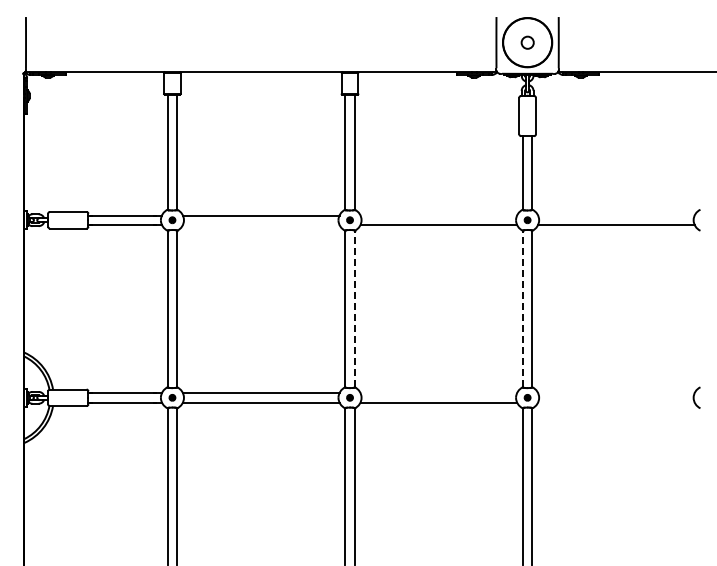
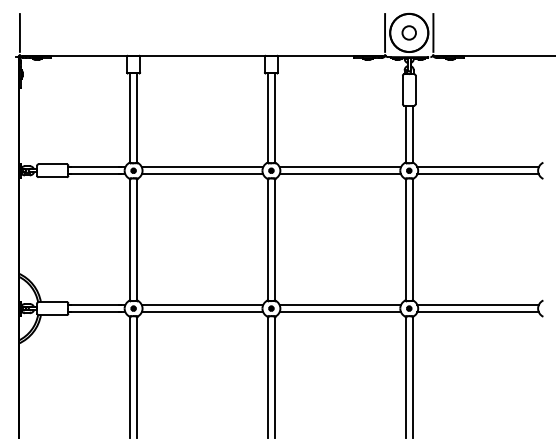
circle: (527, 42) -> (409, 32), size x1.43
line: (438, 215) -> (340, 167), added
line: (616, 215) -> (478, 167), added
line: (260, 224) -> (201, 174), added
line: (354, 308) -> (274, 239), dashed -> solid
line: (522, 308) -> (405, 239), dashed -> solid
line: (438, 393) -> (340, 305), added
line: (616, 393) -> (478, 305), added
line: (616, 402) -> (478, 312), added

